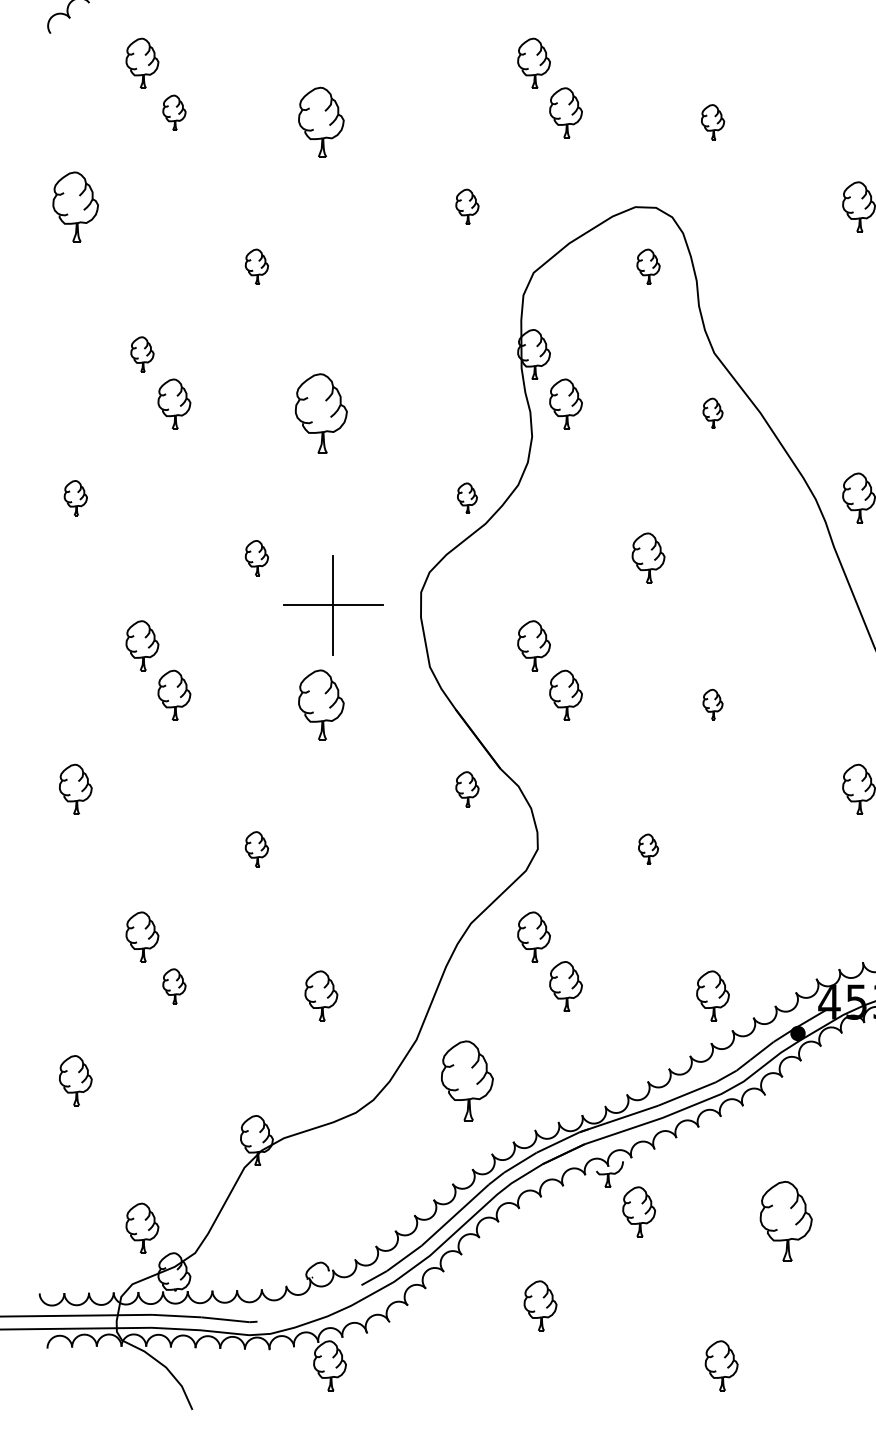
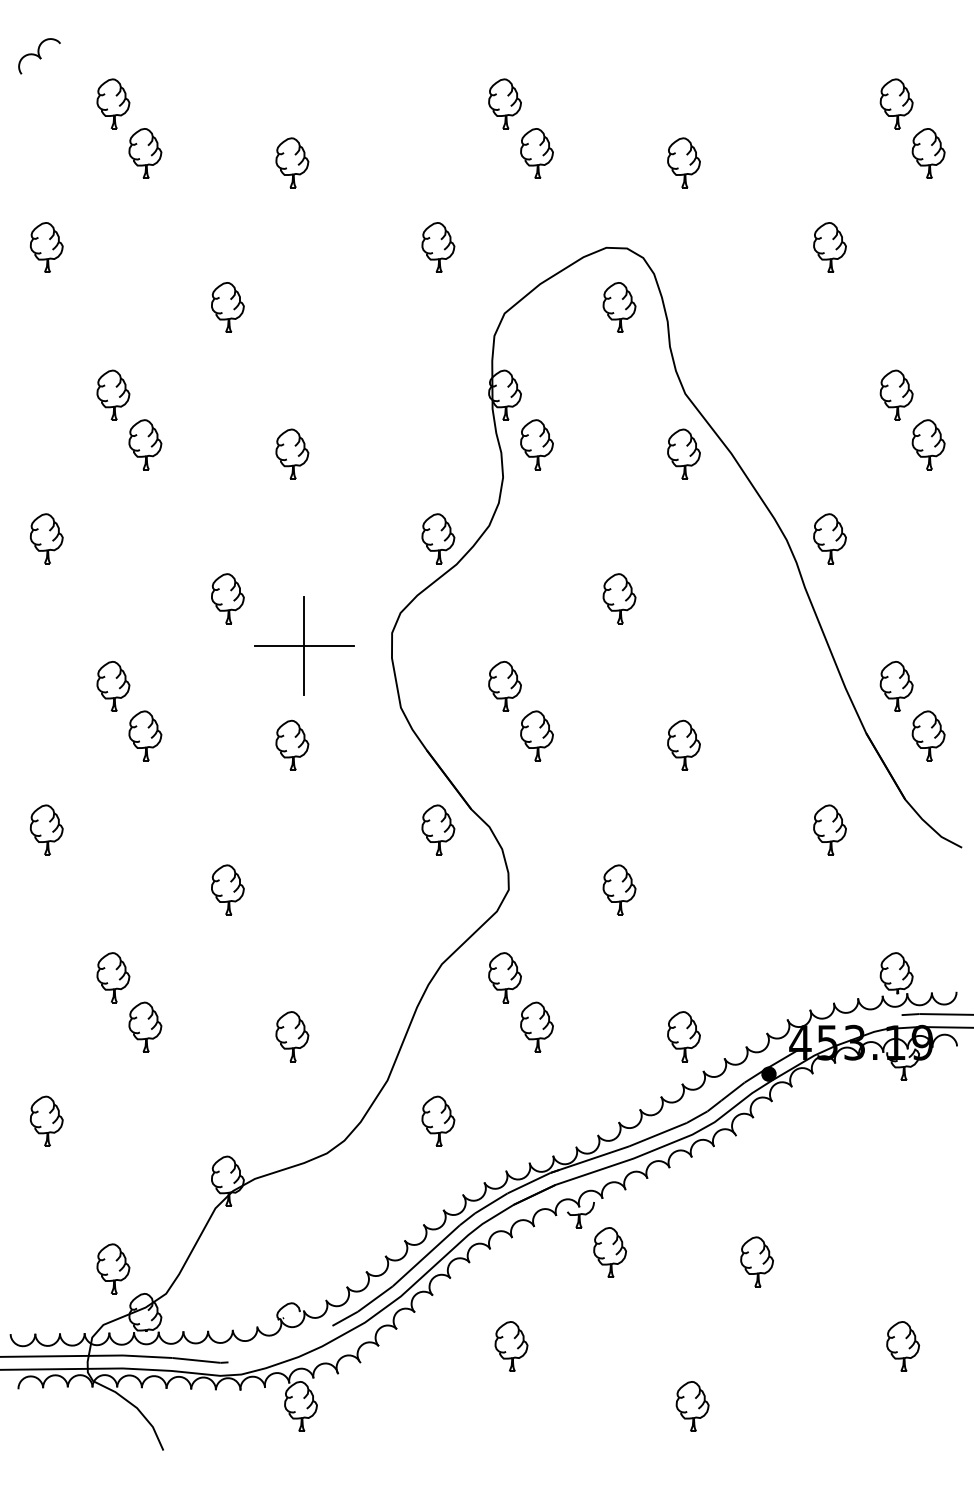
part: (174, 112) -> (145, 153), size x1.43
part: (321, 121) -> (292, 162), size x0.71
part: (712, 121) -> (683, 162), size x1.43
part: (75, 206) -> (46, 247), size x0.71
part: (467, 206) -> (438, 247), size x1.43
part: (256, 266) -> (227, 307), size x1.43
part: (648, 266) -> (619, 307), size x1.43
part: (142, 353) -> (113, 394), size x1.43
part: (321, 412) -> (292, 453), size x0.62
part: (712, 412) -> (683, 453), size x1.67
part: (75, 497) -> (46, 538), size x1.43
part: (467, 497) -> (438, 538), size x1.67
part: (256, 557) -> (227, 598), size x1.43
part: (321, 703) -> (292, 744), size x0.71
part: (712, 703) -> (683, 744), size x1.67
part: (467, 788) -> (438, 829), size x1.43
part: (256, 848) -> (227, 889), size x1.43
part: (648, 848) -> (619, 889), size x1.67
part: (174, 985) -> (145, 1026), size x1.43
part: (467, 1079) -> (438, 1120), size x0.62
part: (785, 1220) -> (756, 1261), size x0.62

